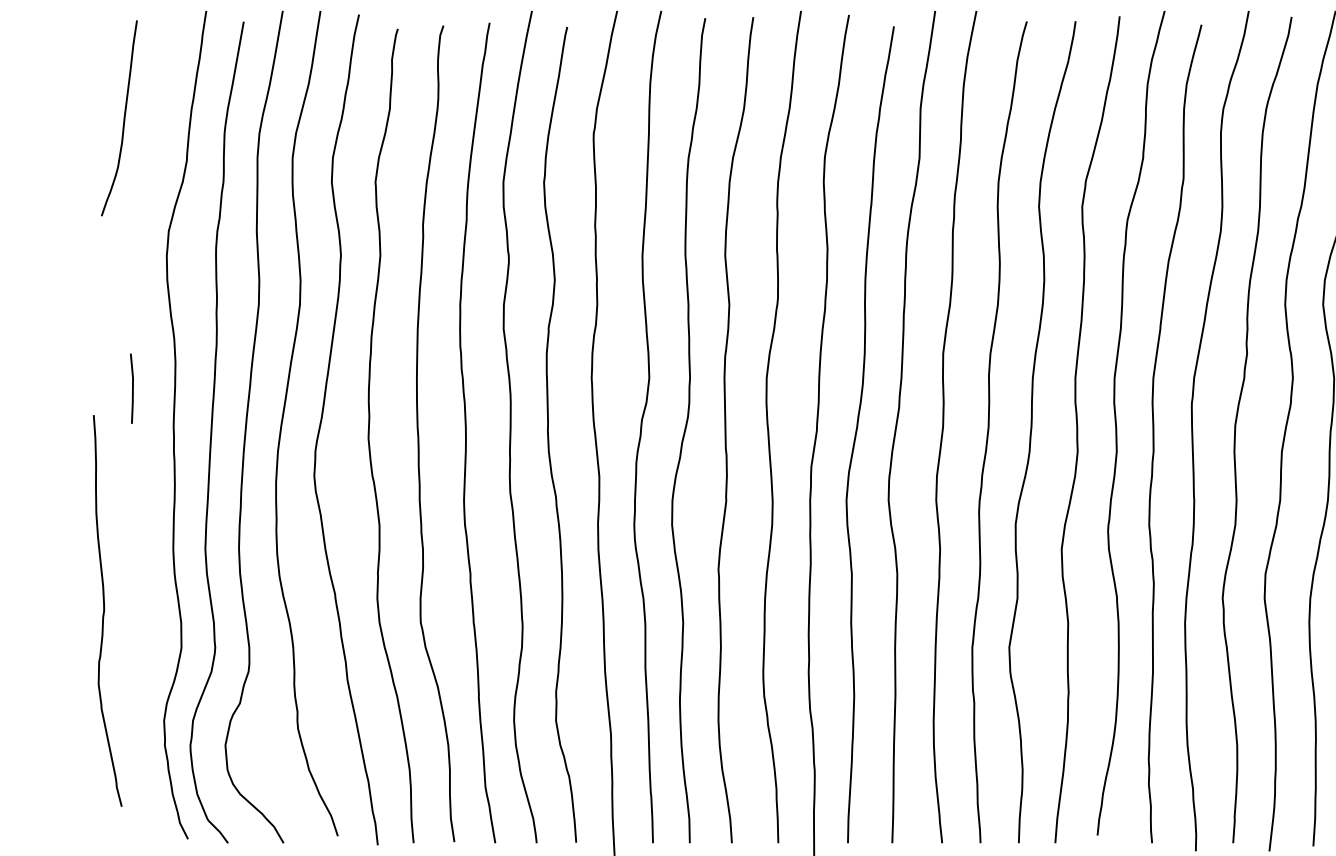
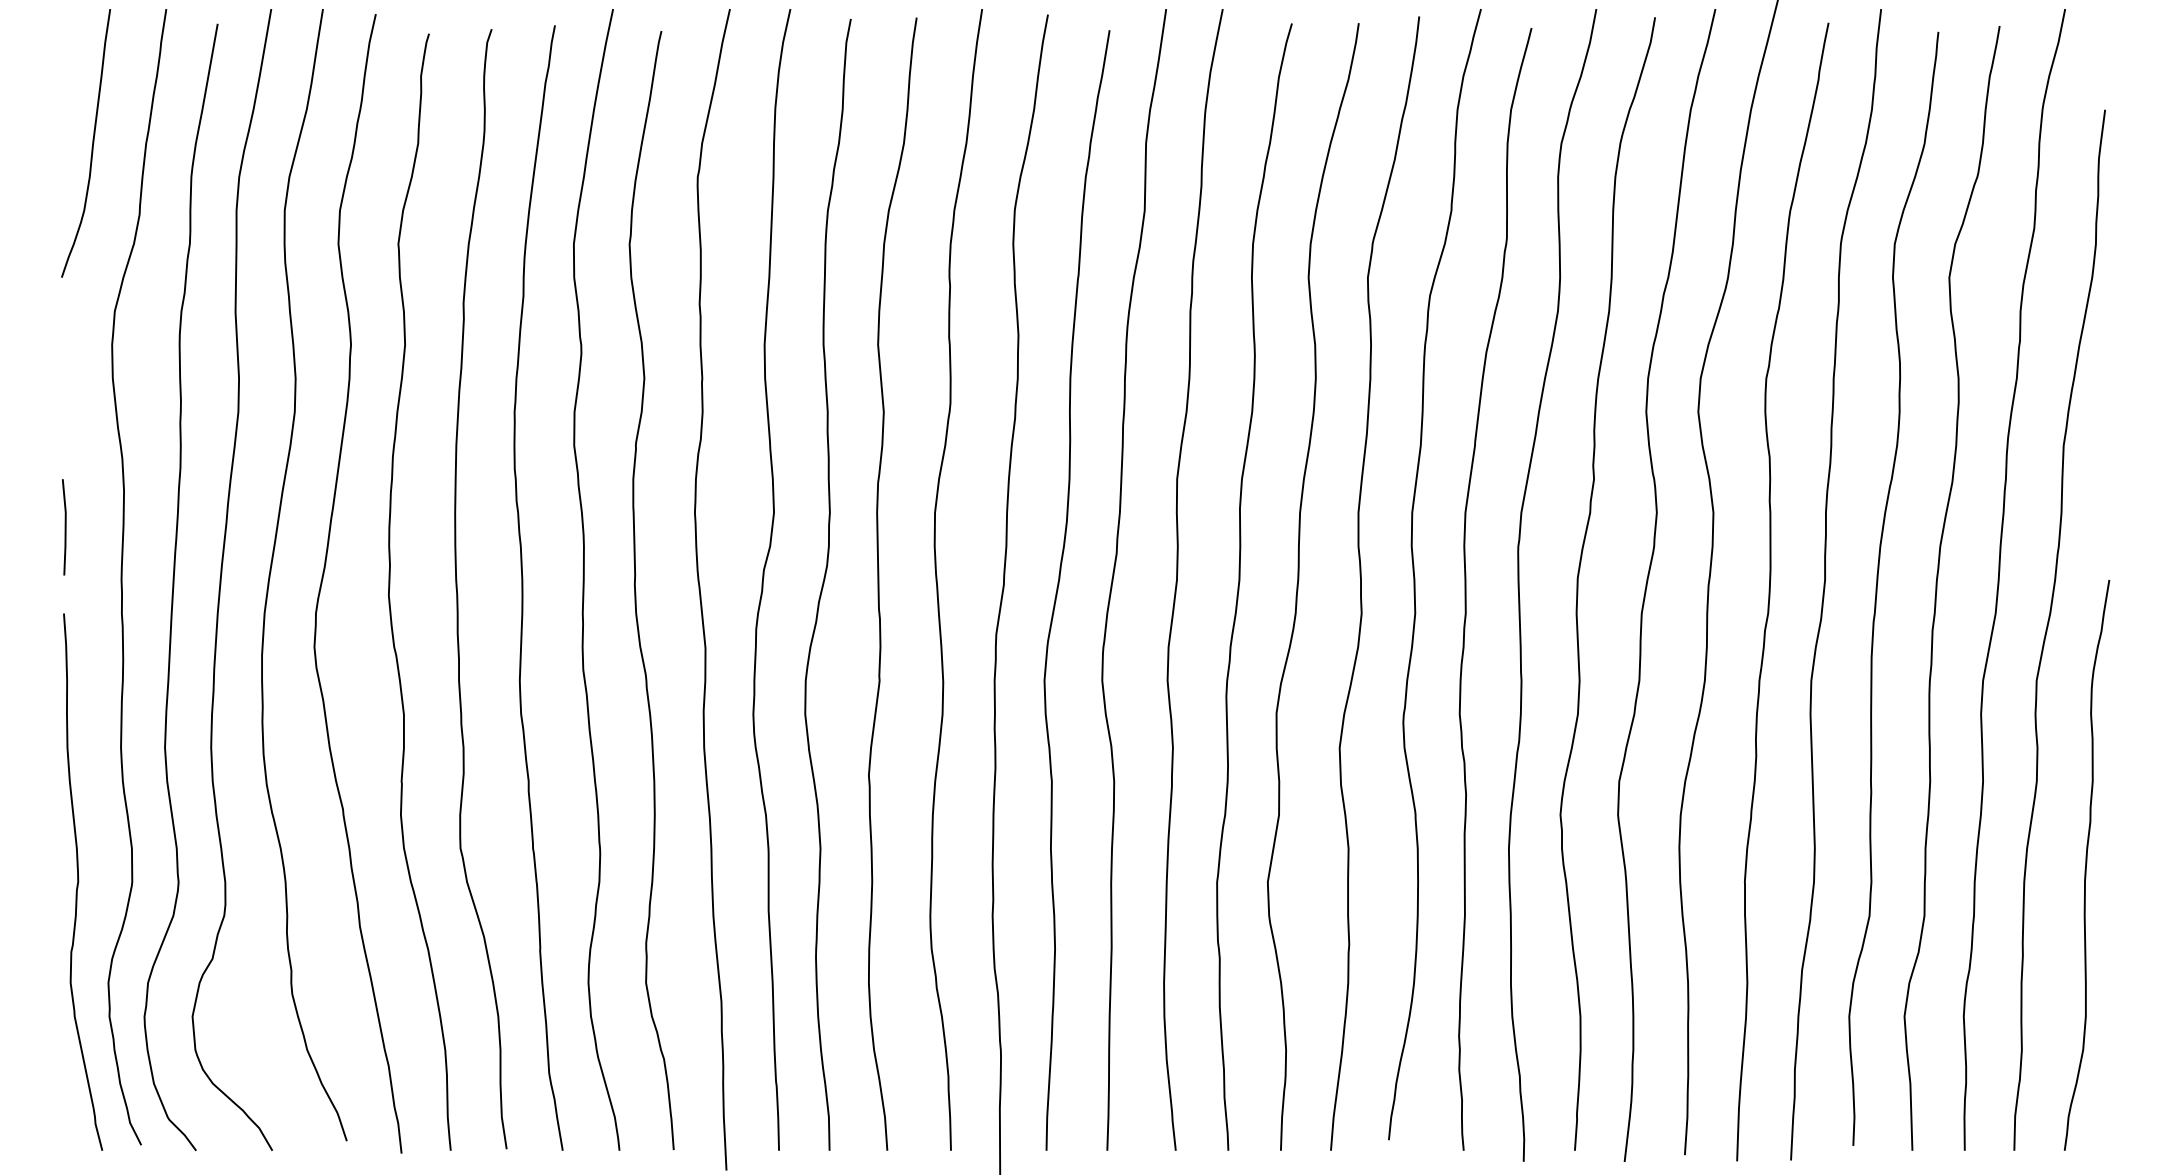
curve: (124, 118) -> (92, 143), moved
curve: (105, 610) -> (79, 881), moved

